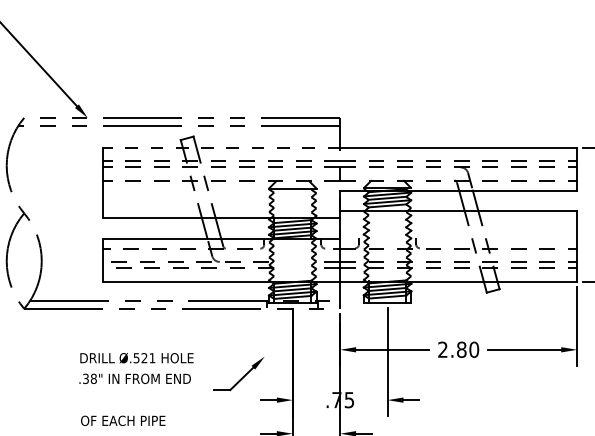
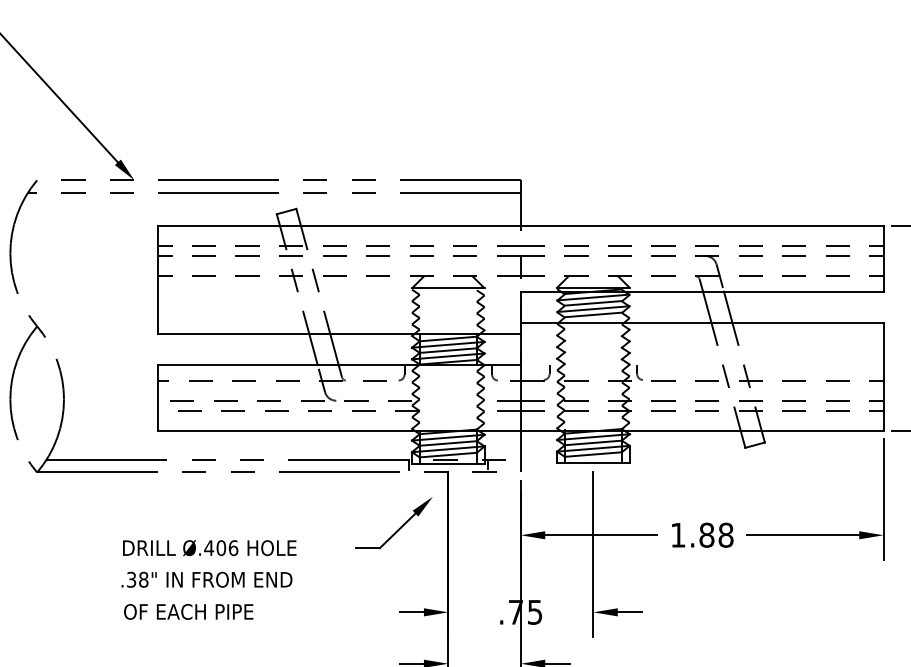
line: (221, 147) -> (339, 225), dashed -> solid
text: (458, 349) -> (701, 534), 2.80 -> 1.88
text: (144, 358) -> (221, 548), Ø.521 -> Ø.406
part: (238, 374) -> (392, 524), moved
text: (123, 420) -> (189, 611), moved

